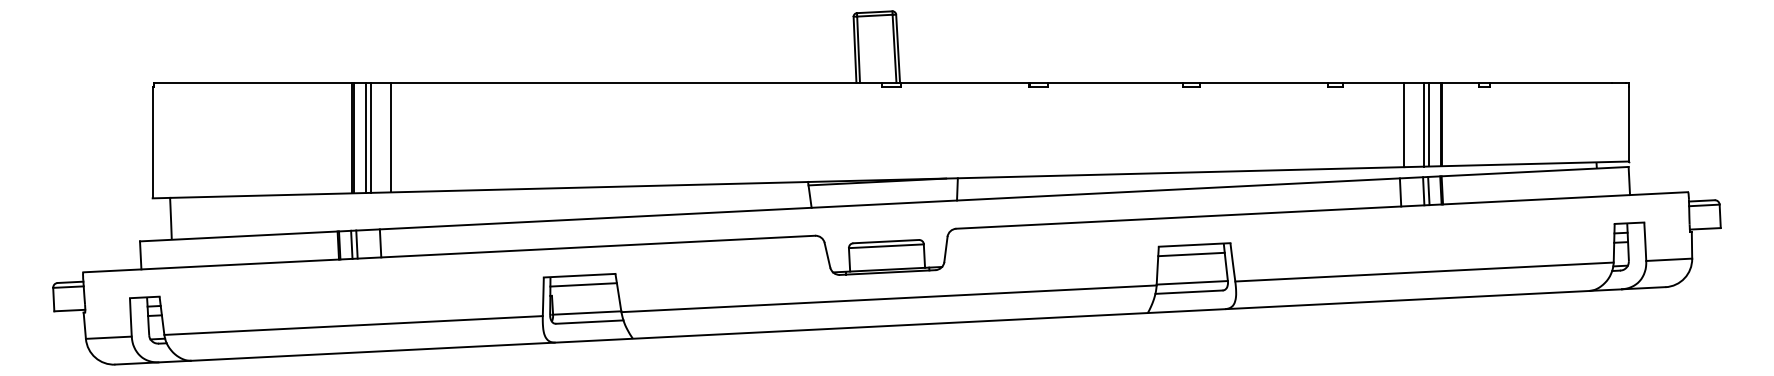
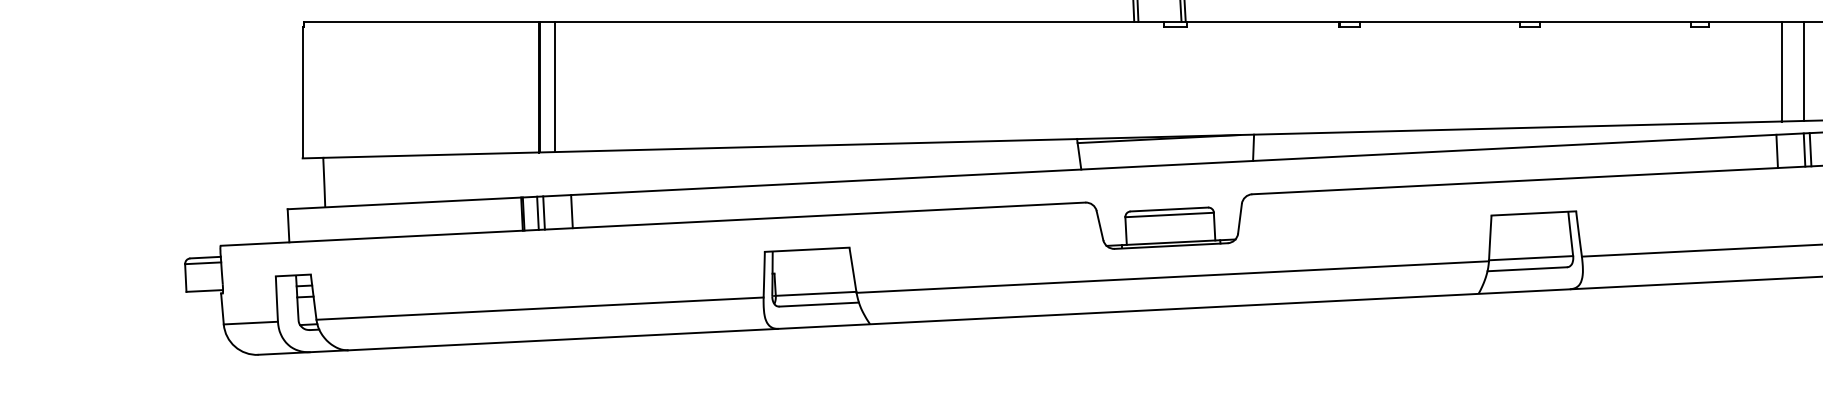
line: (1428, 124) -> (1810, 71), removed
line: (370, 137) -> (560, 86), removed
line: (390, 137) -> (583, 86), removed
line: (1191, 254) -> (1530, 224), removed
line: (583, 284) -> (811, 260), removed

